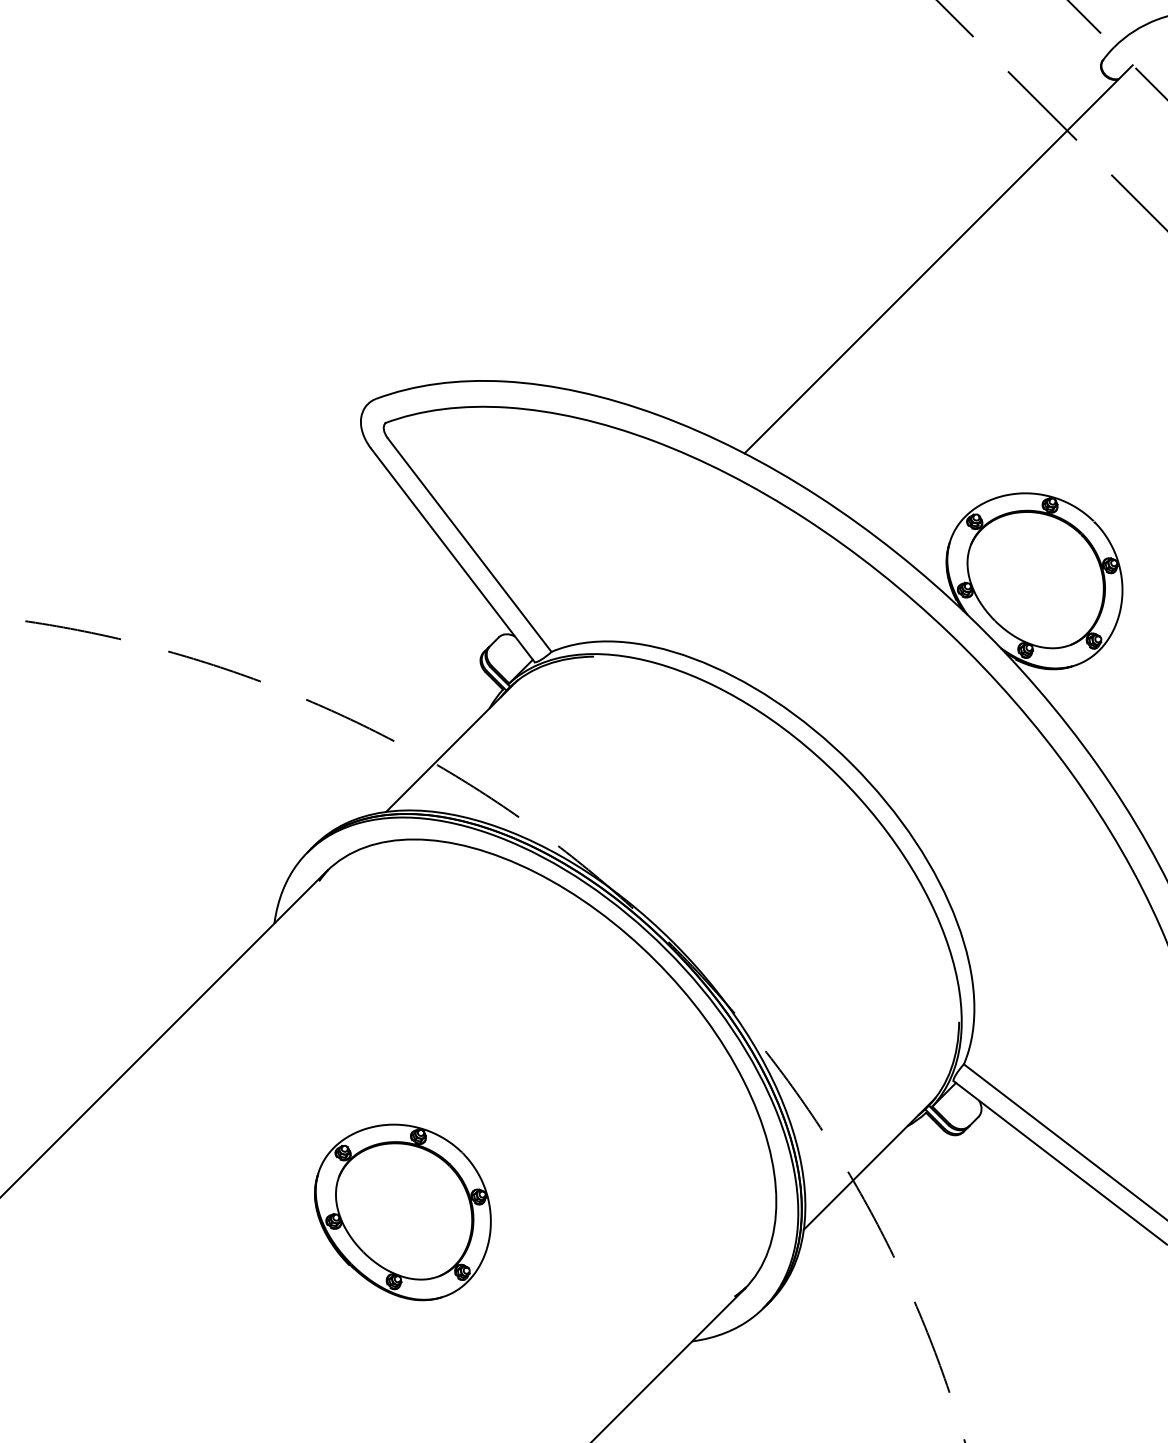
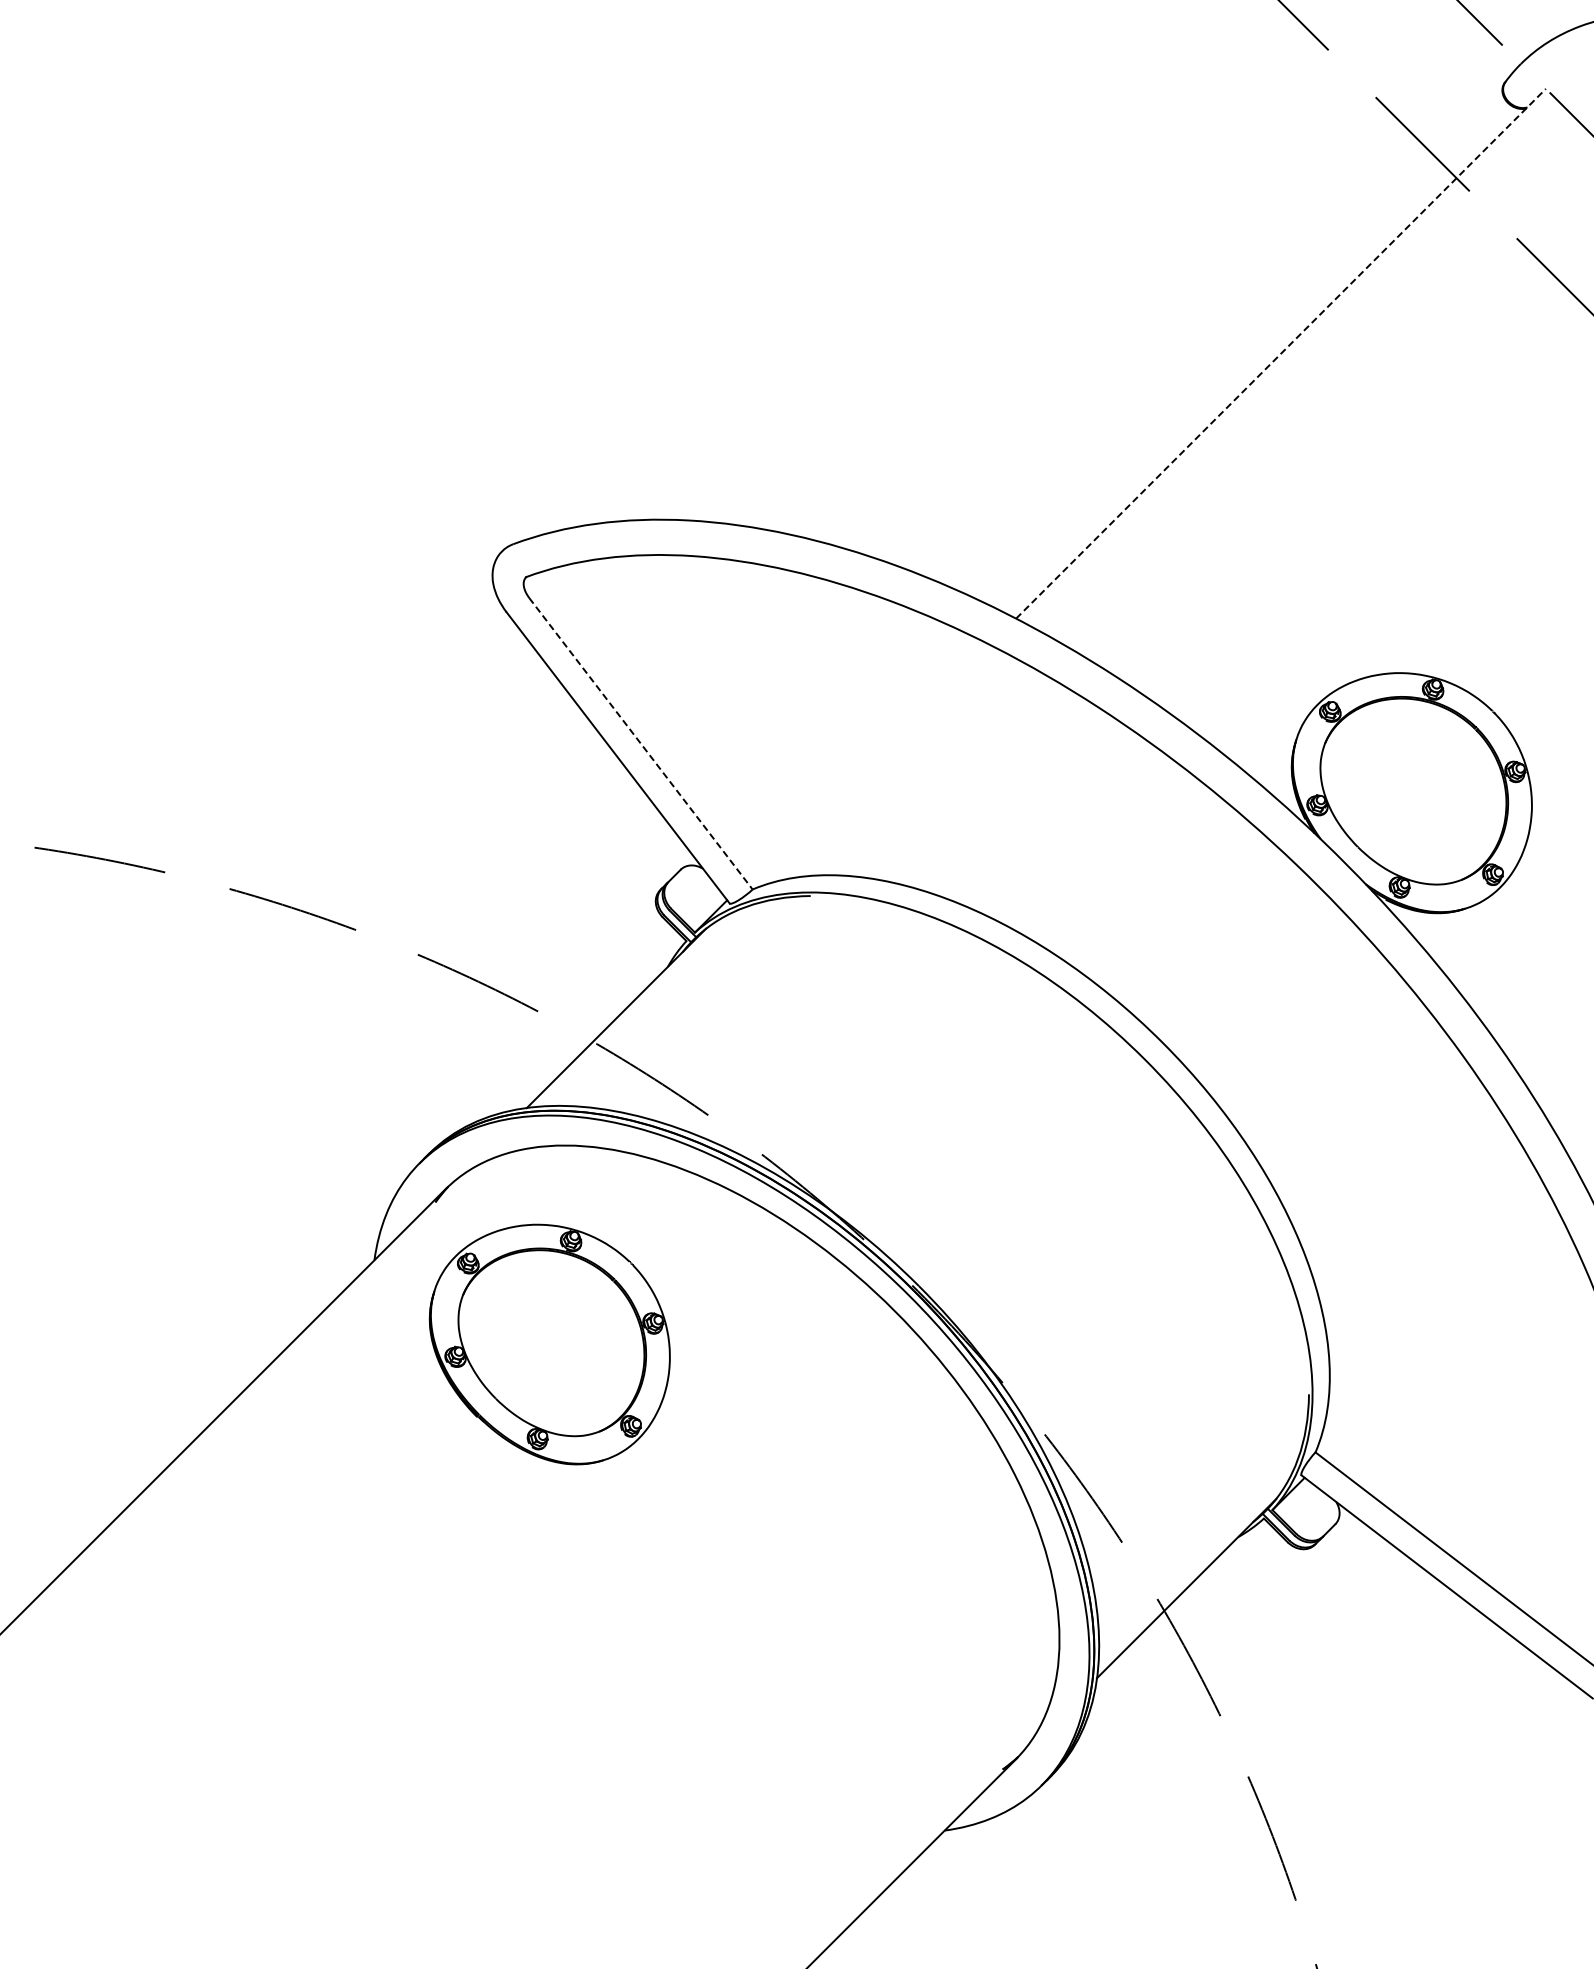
line: (938, 259) -> (1281, 353), solid -> dashed
line: (469, 544) -> (640, 743), solid -> dashed
part: (402, 1212) -> (549, 1344), moved

